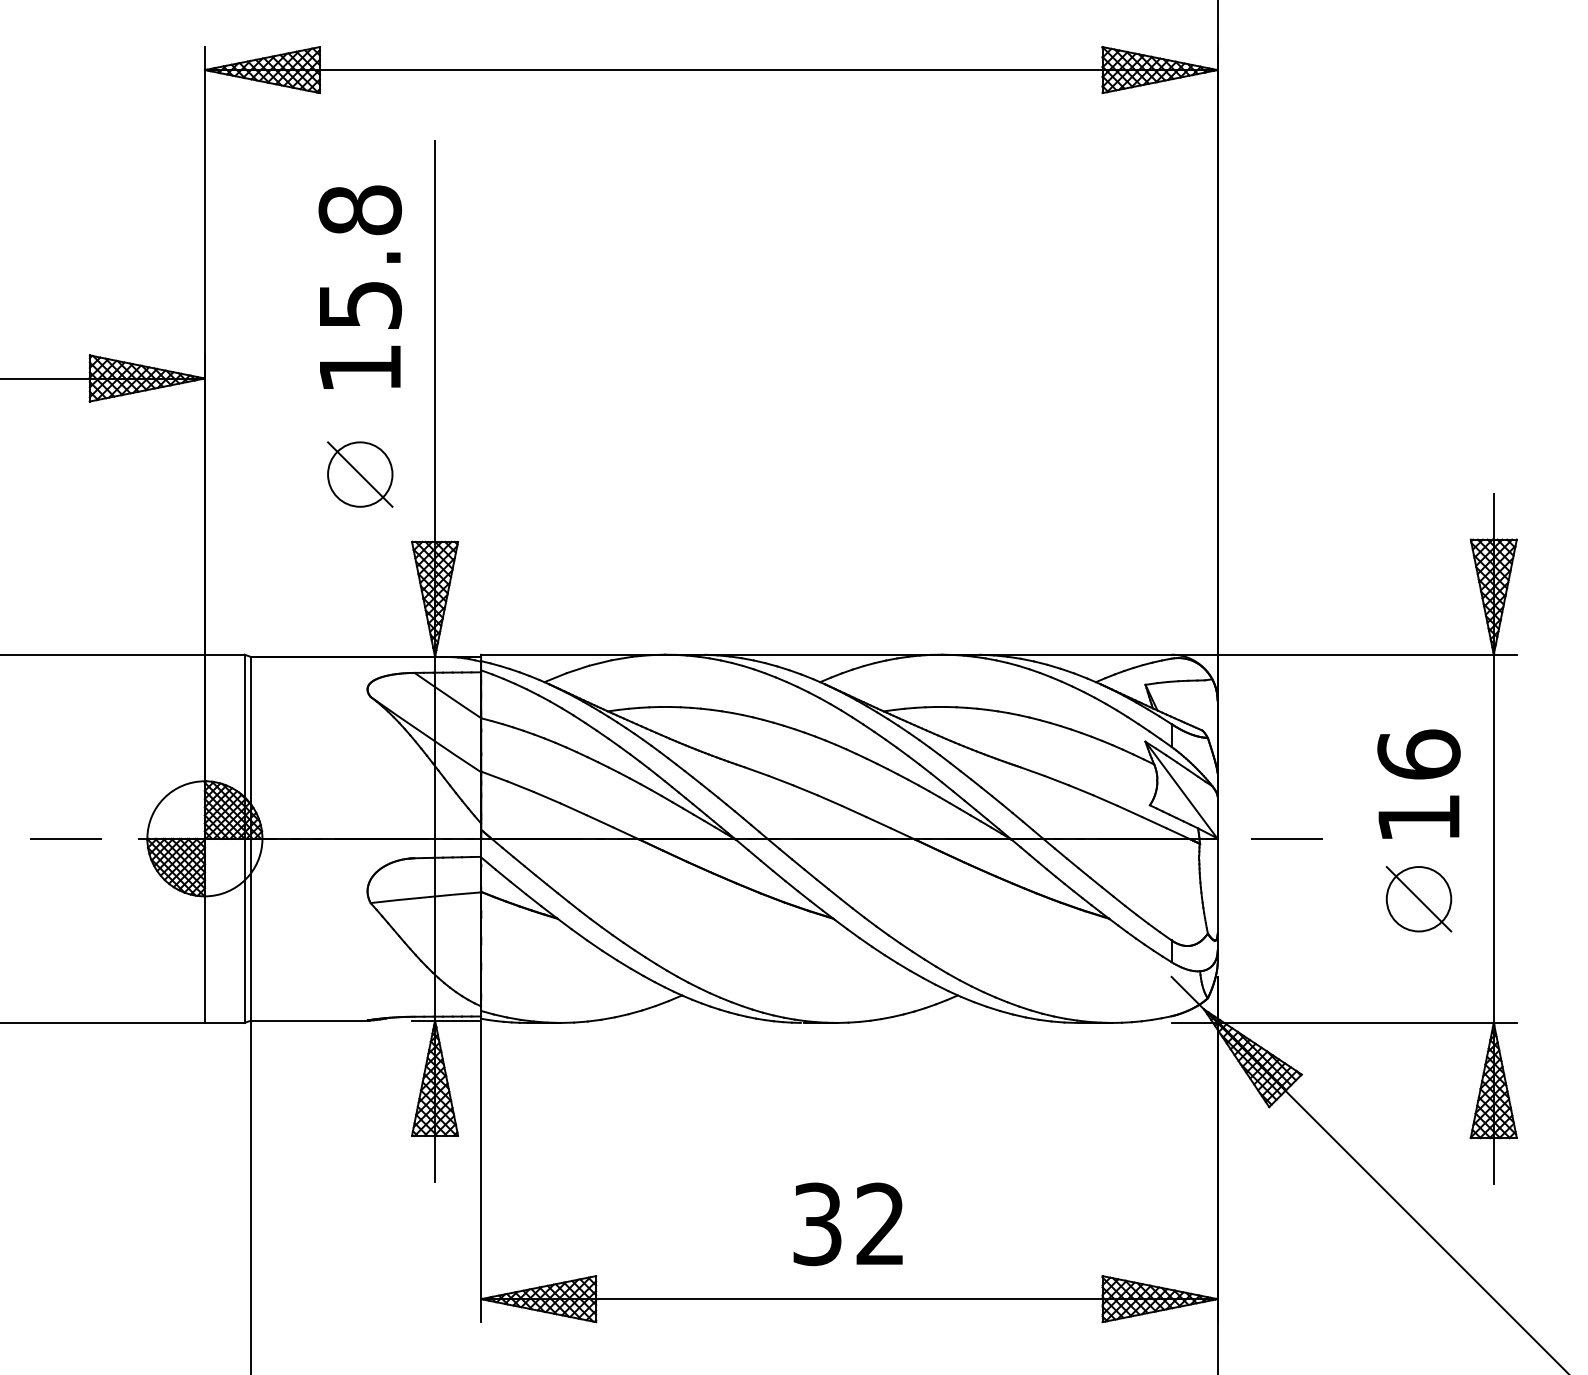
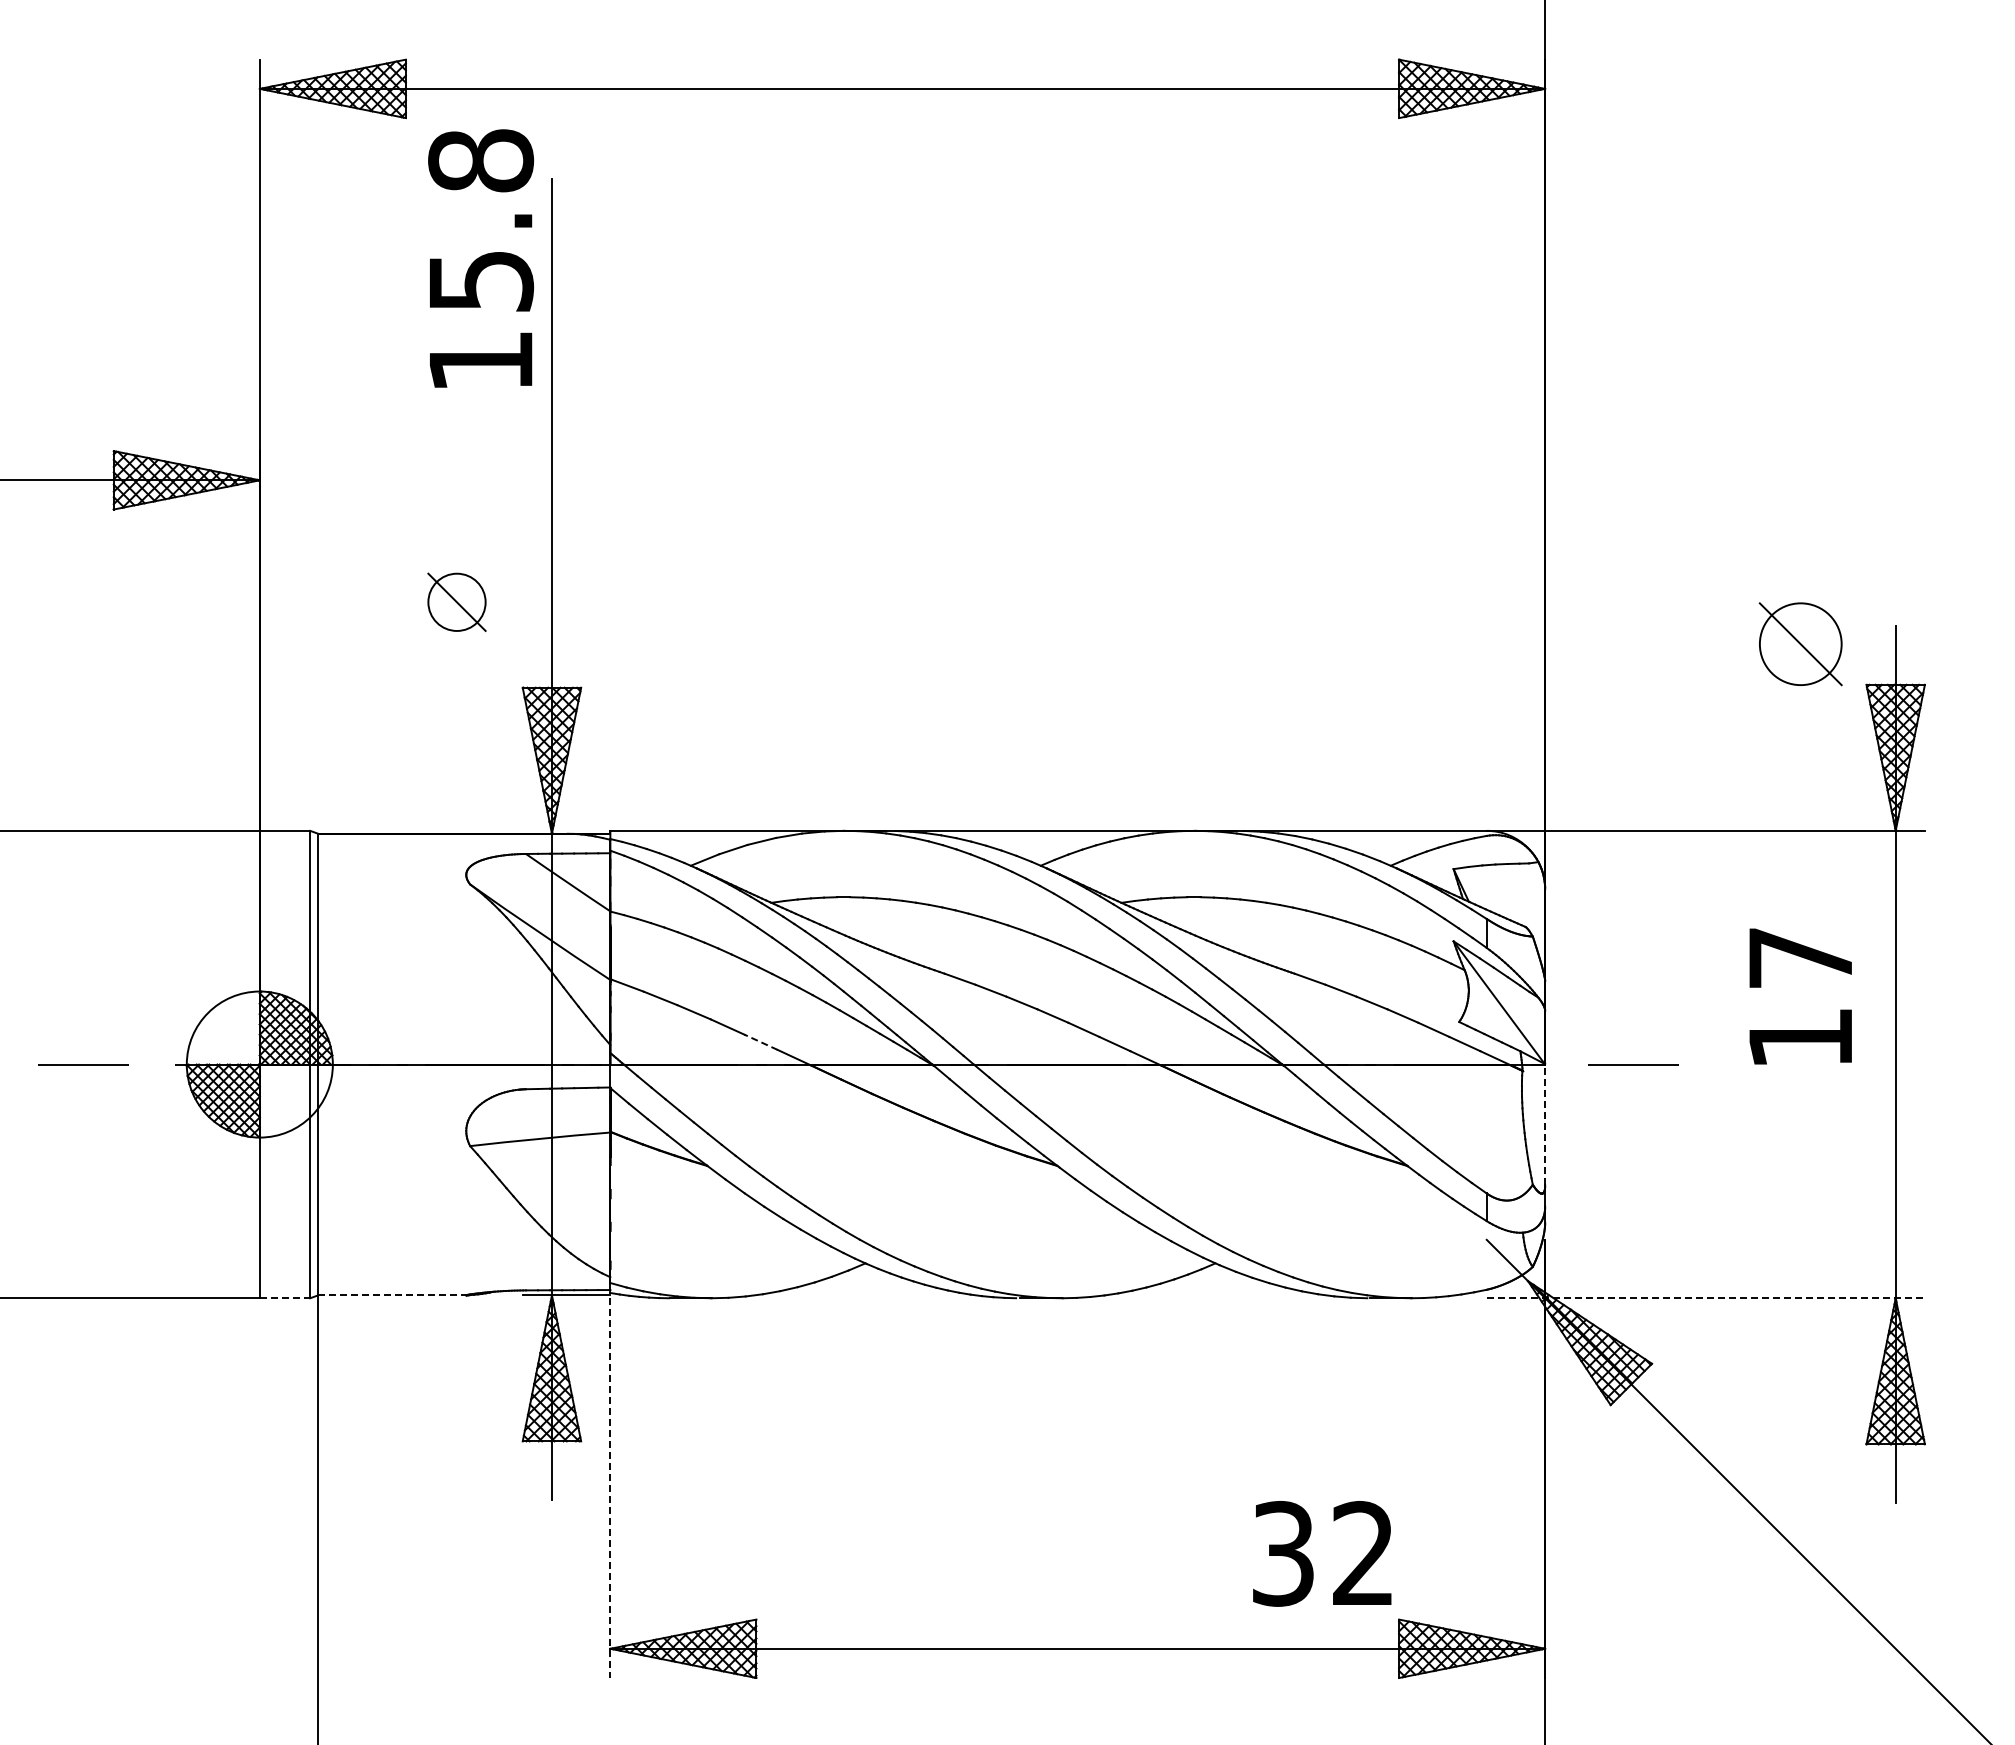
text: (360, 287) -> (481, 258), moved
part: (359, 474) -> (456, 602), size x0.7
text: (1418, 754) -> (1800, 957), 16 -> 17
line: (599, 821) -> (760, 1042), solid -> dashed
line: (1217, 886) -> (1545, 1124), solid -> dashed
part: (1418, 899) -> (1800, 644), moved
line: (309, 1020) -> (392, 1295), solid -> dashed
line: (225, 1023) -> (285, 1298), solid -> dashed
line: (1344, 1023) -> (1706, 1298), solid -> dashed
line: (481, 1172) -> (610, 1488), solid -> dashed
text: (848, 1224) -> (1322, 1553), moved

